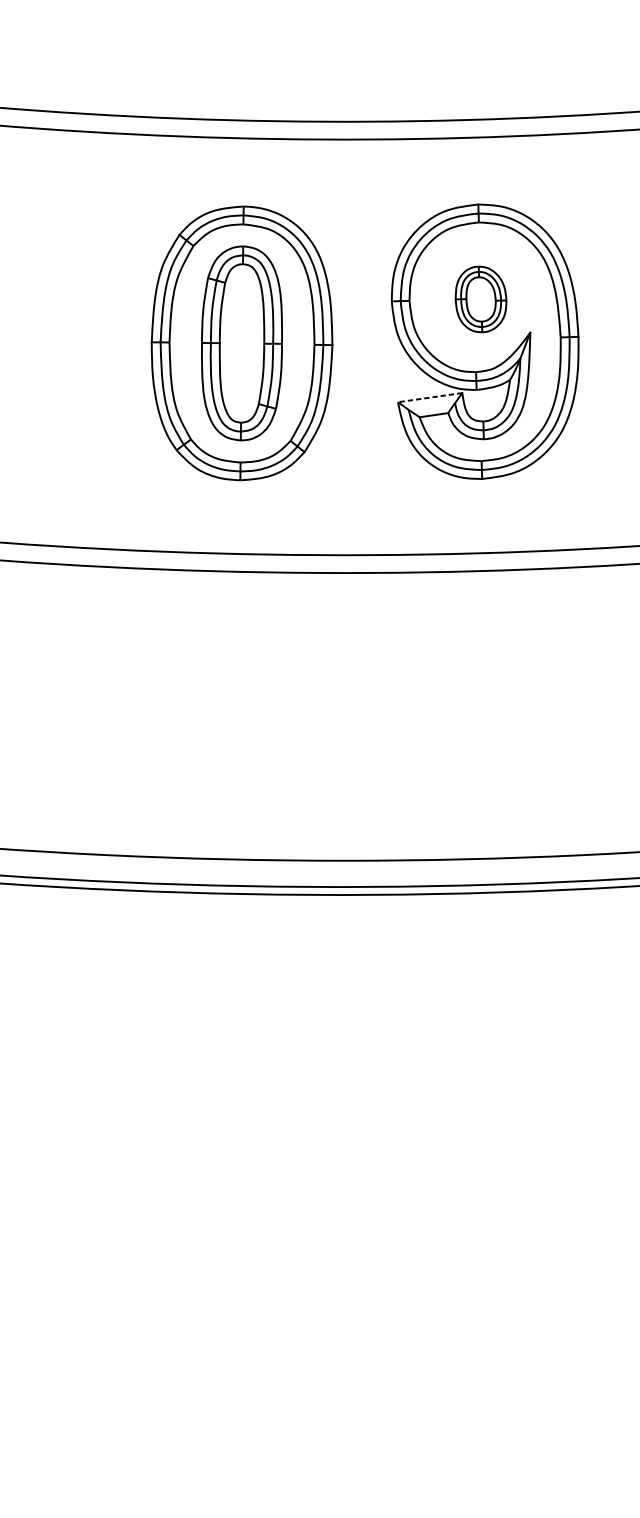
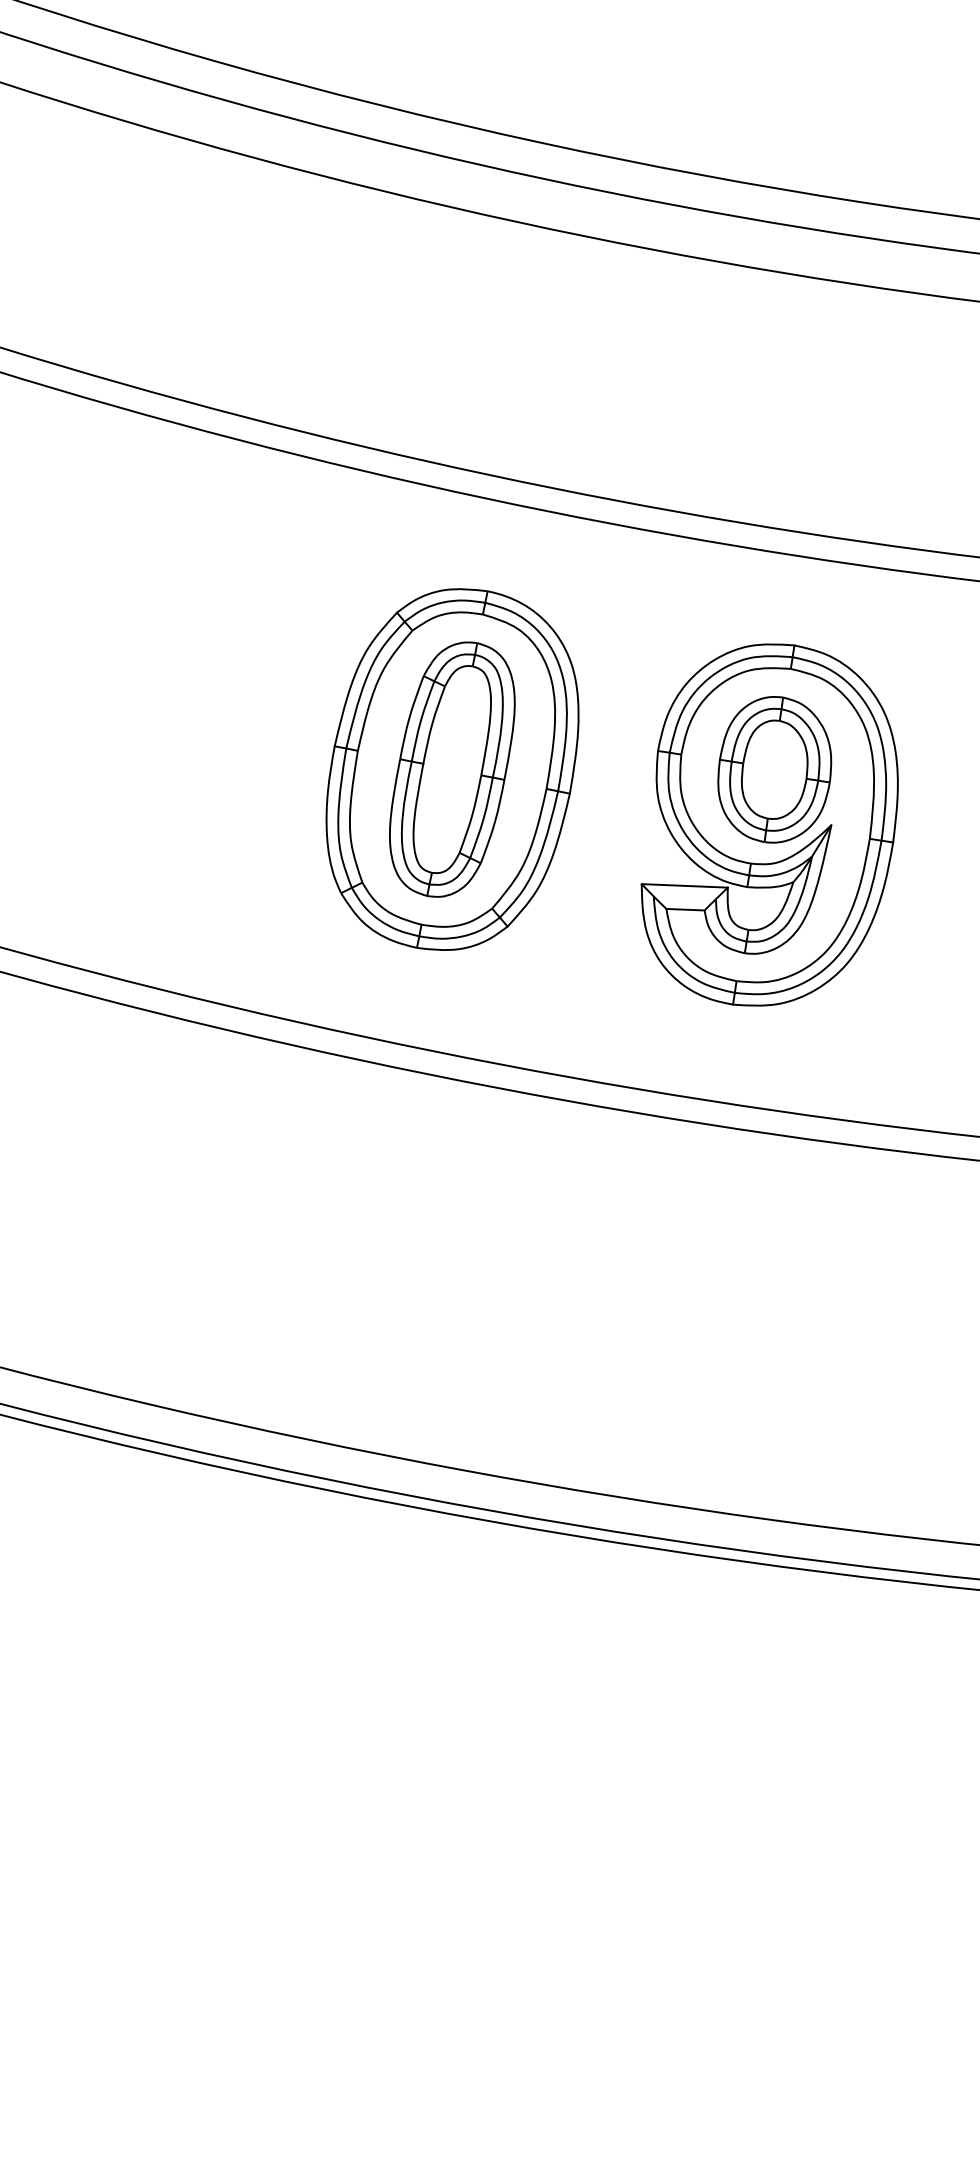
part: (480, 299) -> (774, 769), size x1.67
line: (429, 397) -> (684, 885), dashed -> solid

